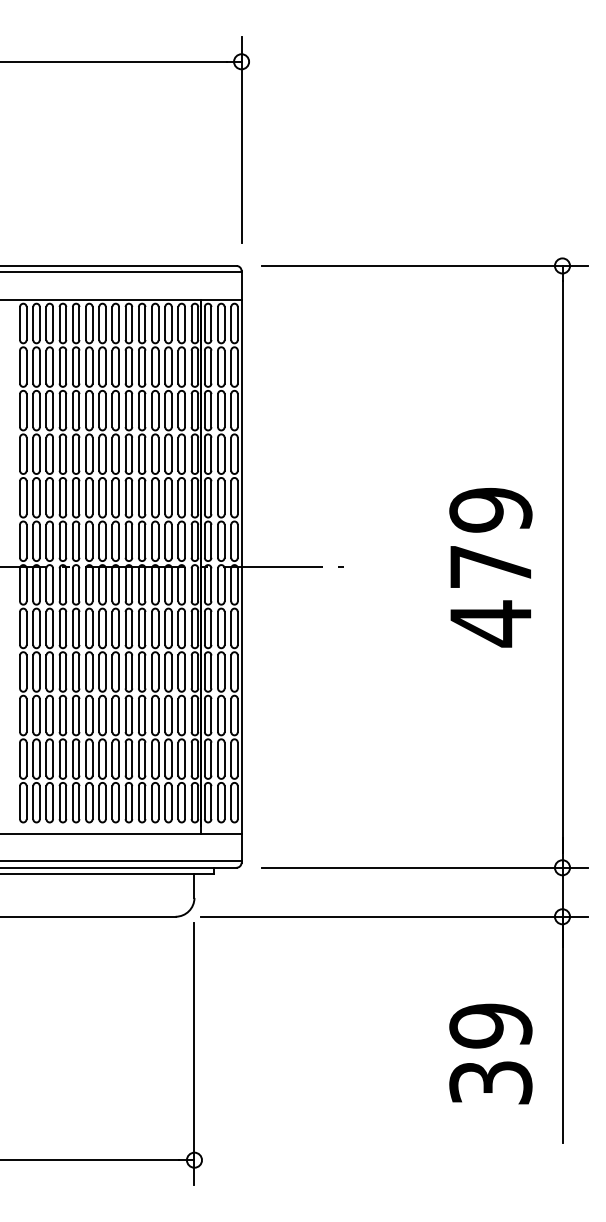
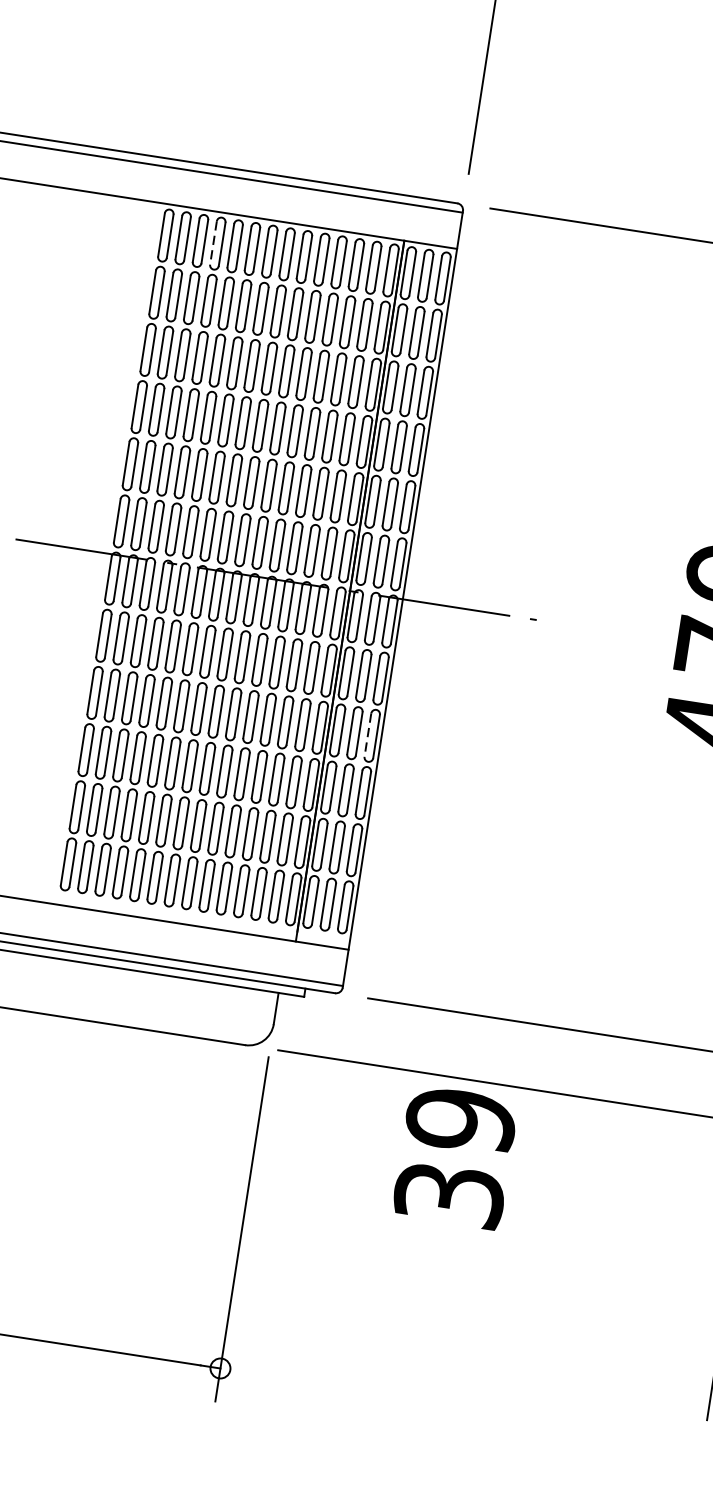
line: (59, 324) -> (213, 244), solid -> dashed
line: (231, 672) -> (368, 735), solid -> dashed
text: (490, 1053) -> (454, 1156), moved

